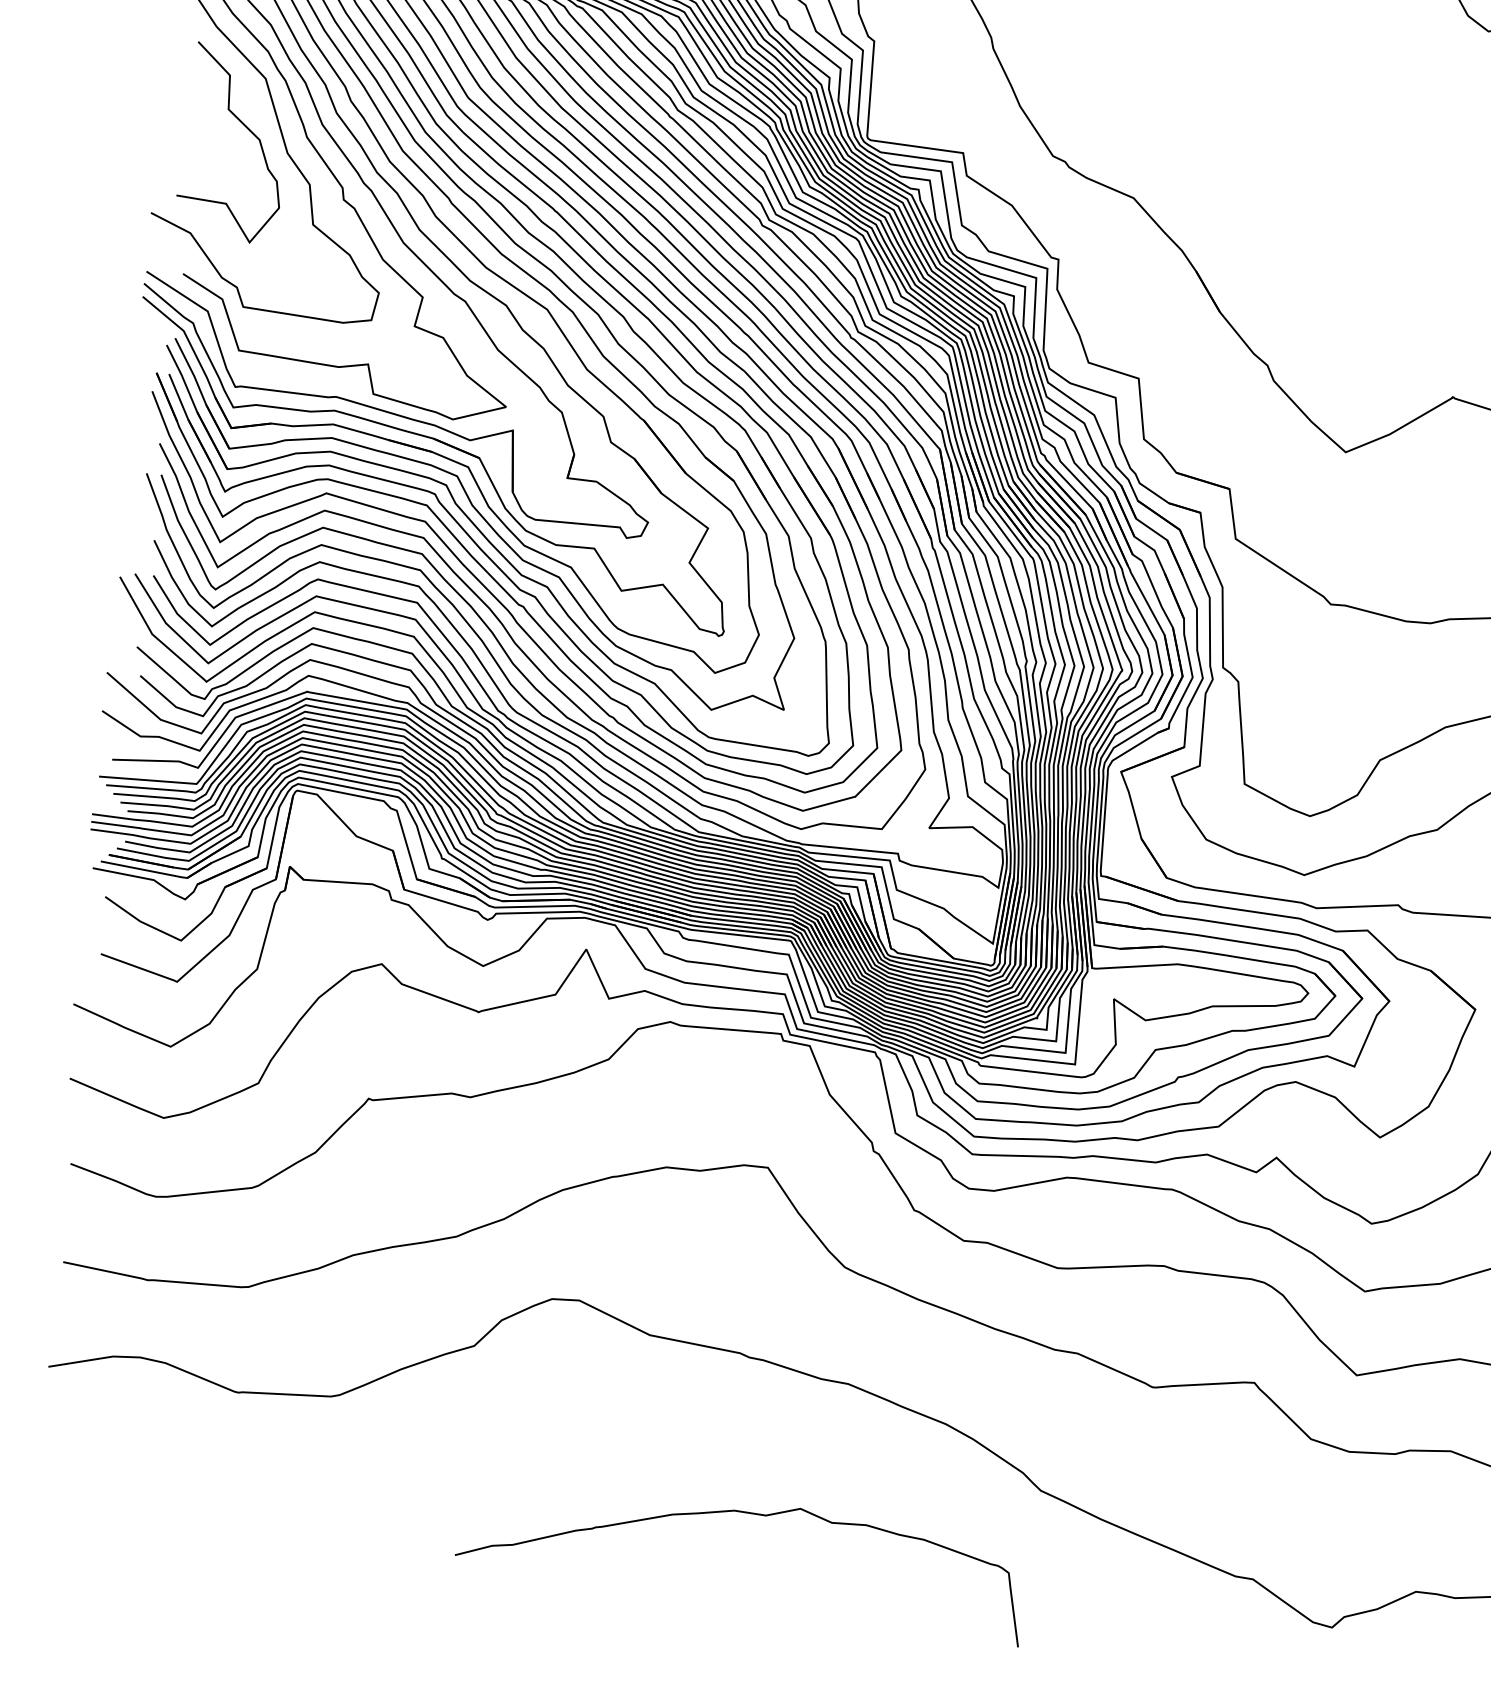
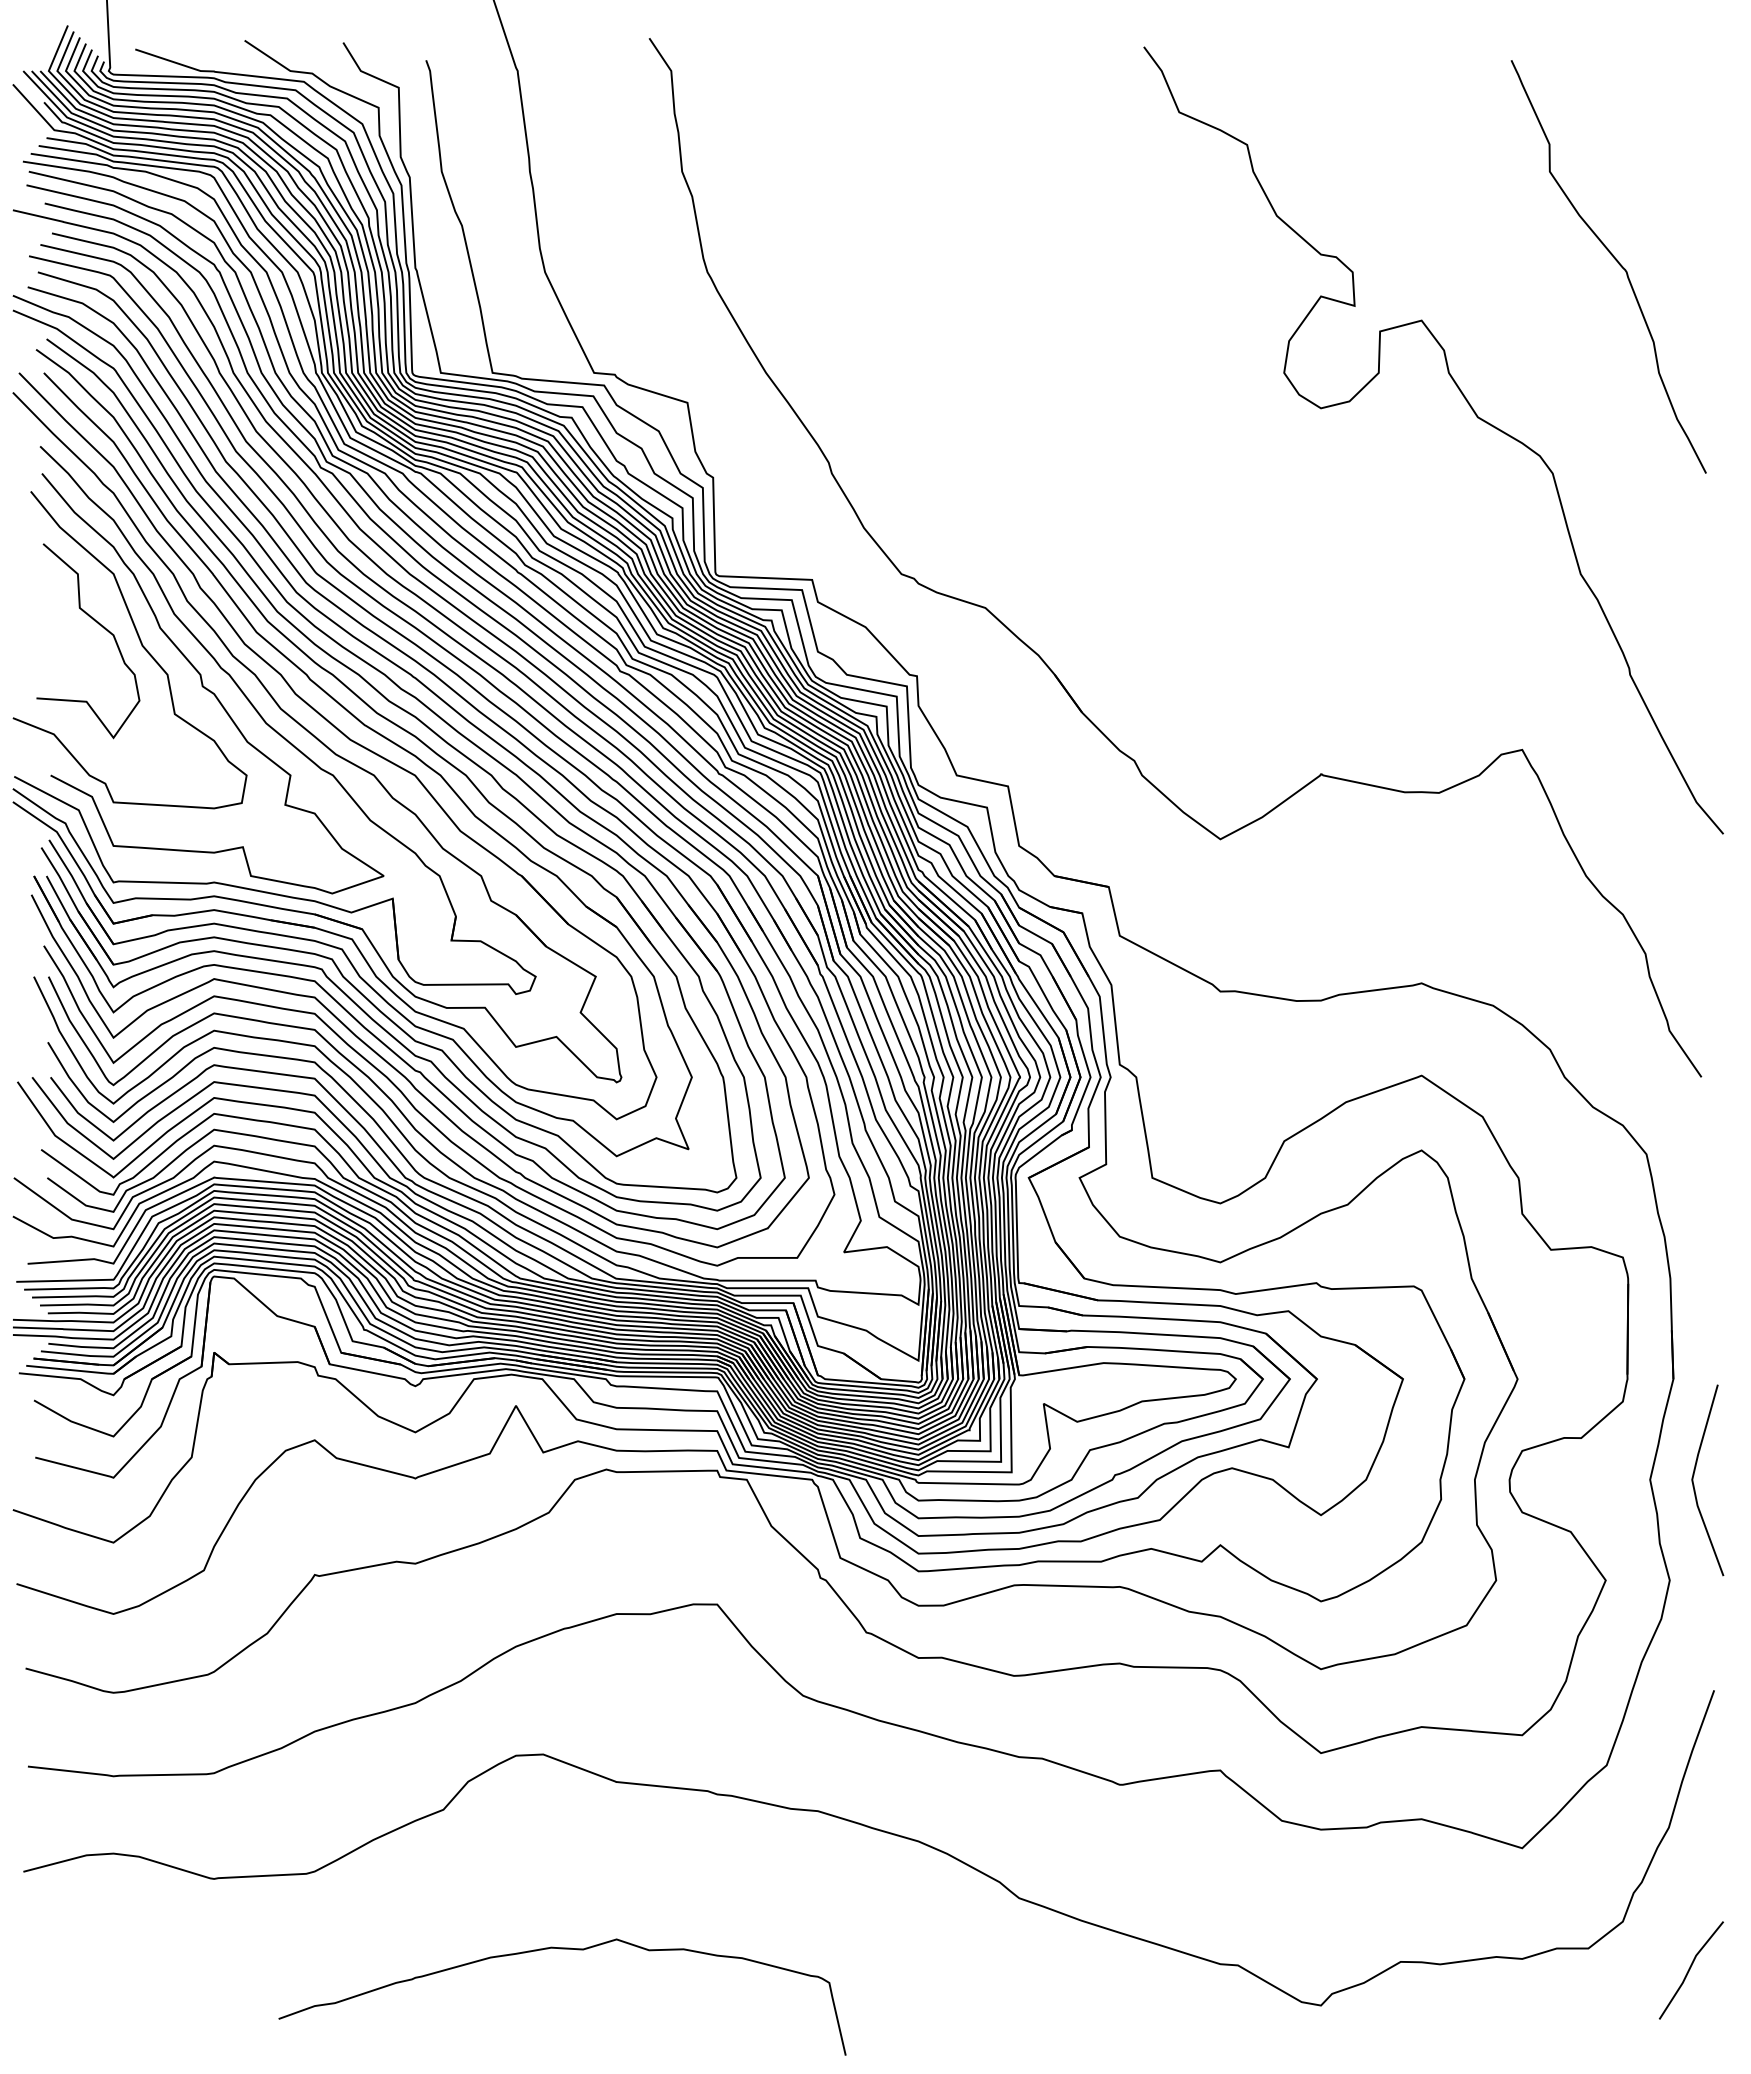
curve: (745, 1513) -> (562, 1949), moved

